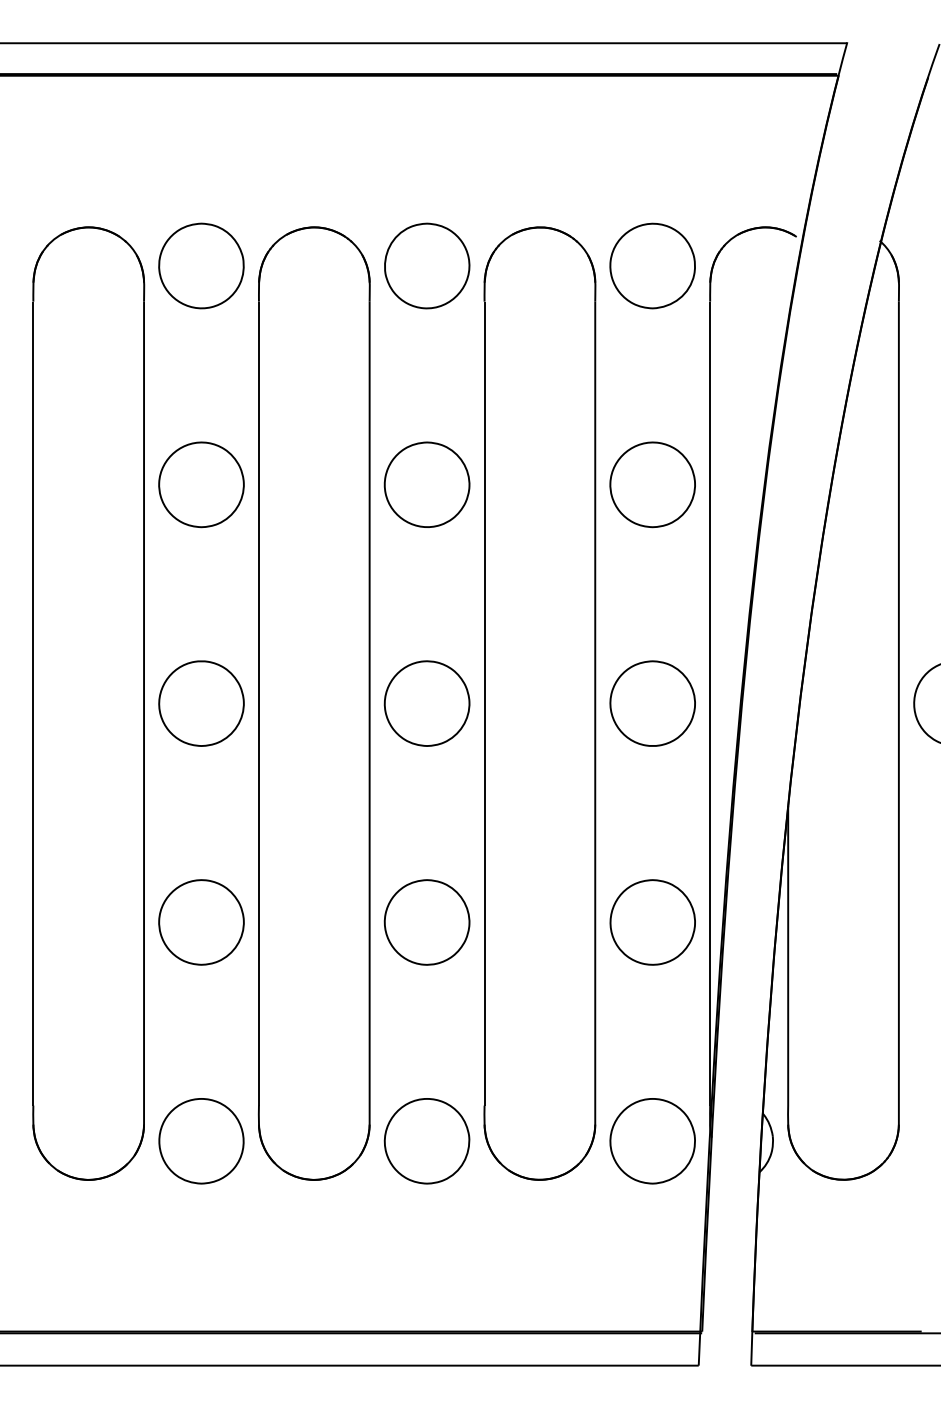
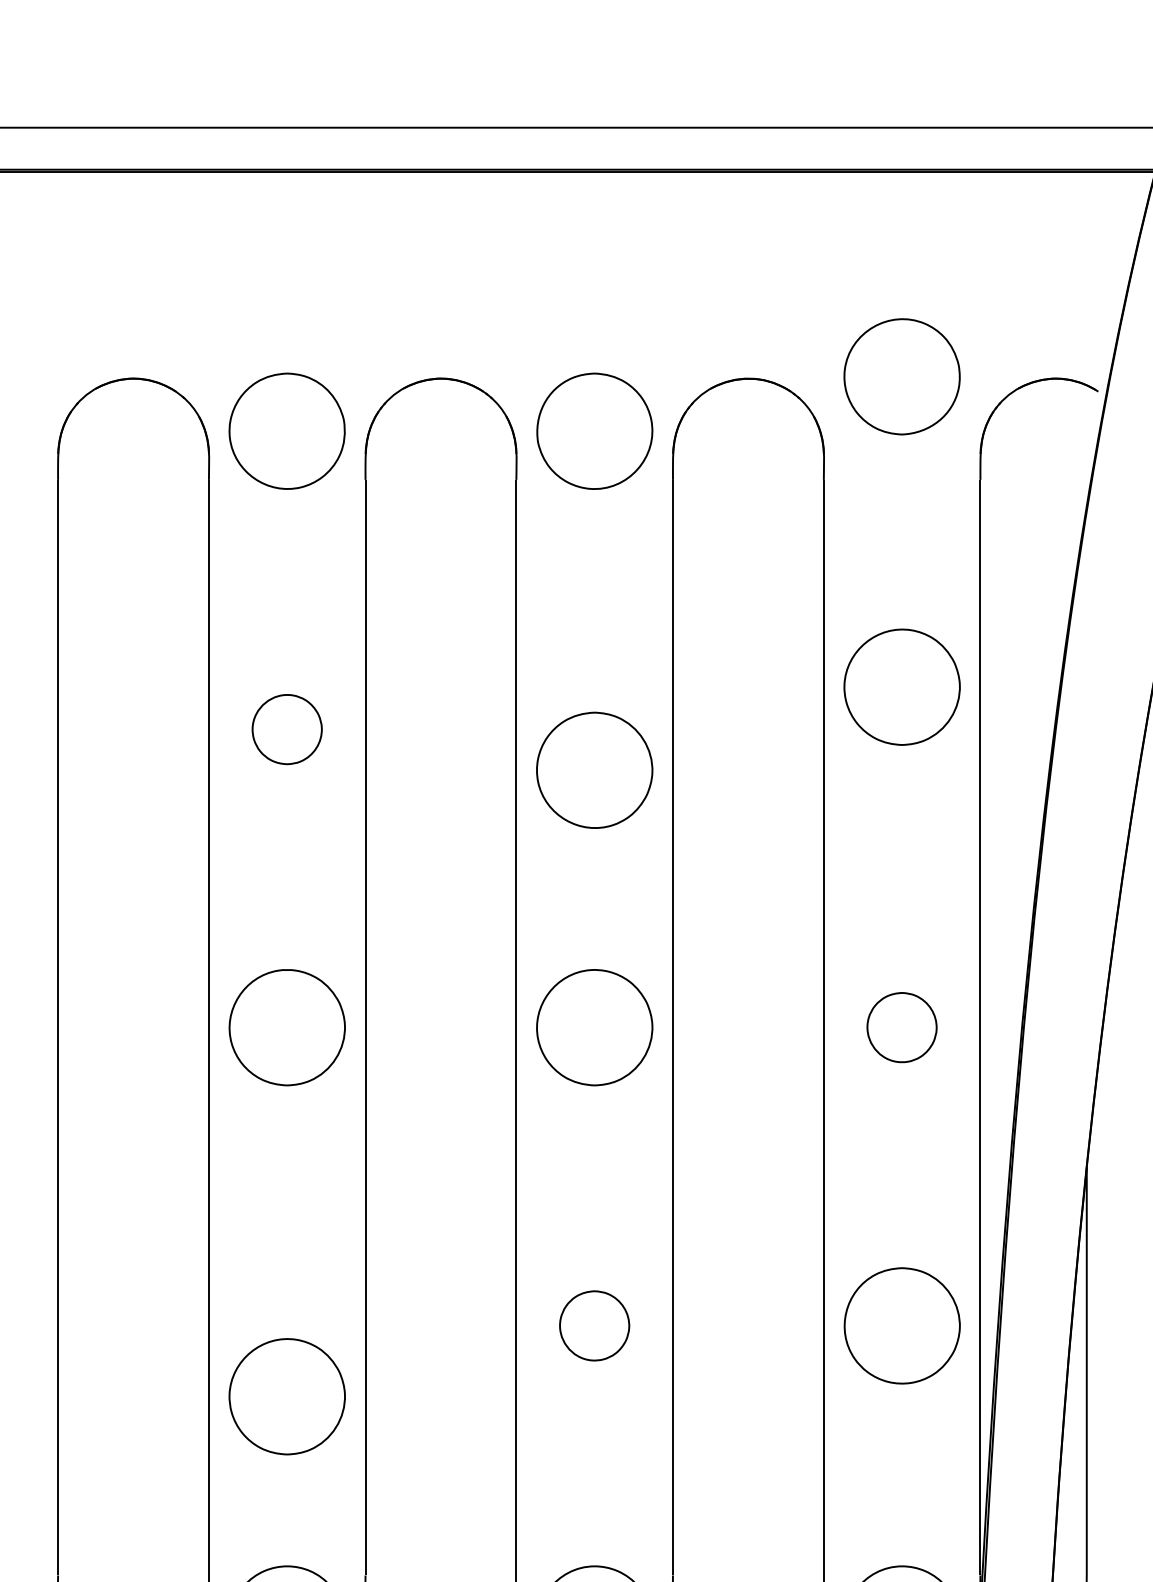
part: (652, 265) -> (901, 376), moved
part: (201, 484) -> (287, 729), size x0.6
part: (426, 484) -> (593, 769), moved
part: (652, 484) -> (901, 686), moved
part: (652, 703) -> (901, 1027), size x0.6
part: (201, 922) -> (287, 1396), moved
part: (426, 922) -> (593, 1325), size x0.6

